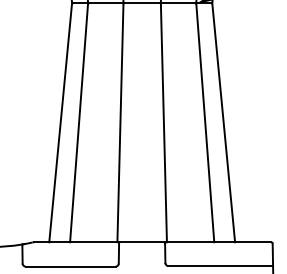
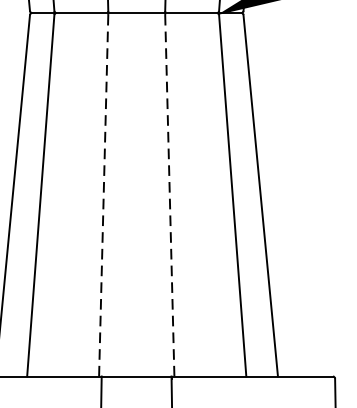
line: (120, 123) -> (103, 195), solid -> dashed
line: (163, 123) -> (169, 195), solid -> dashed

